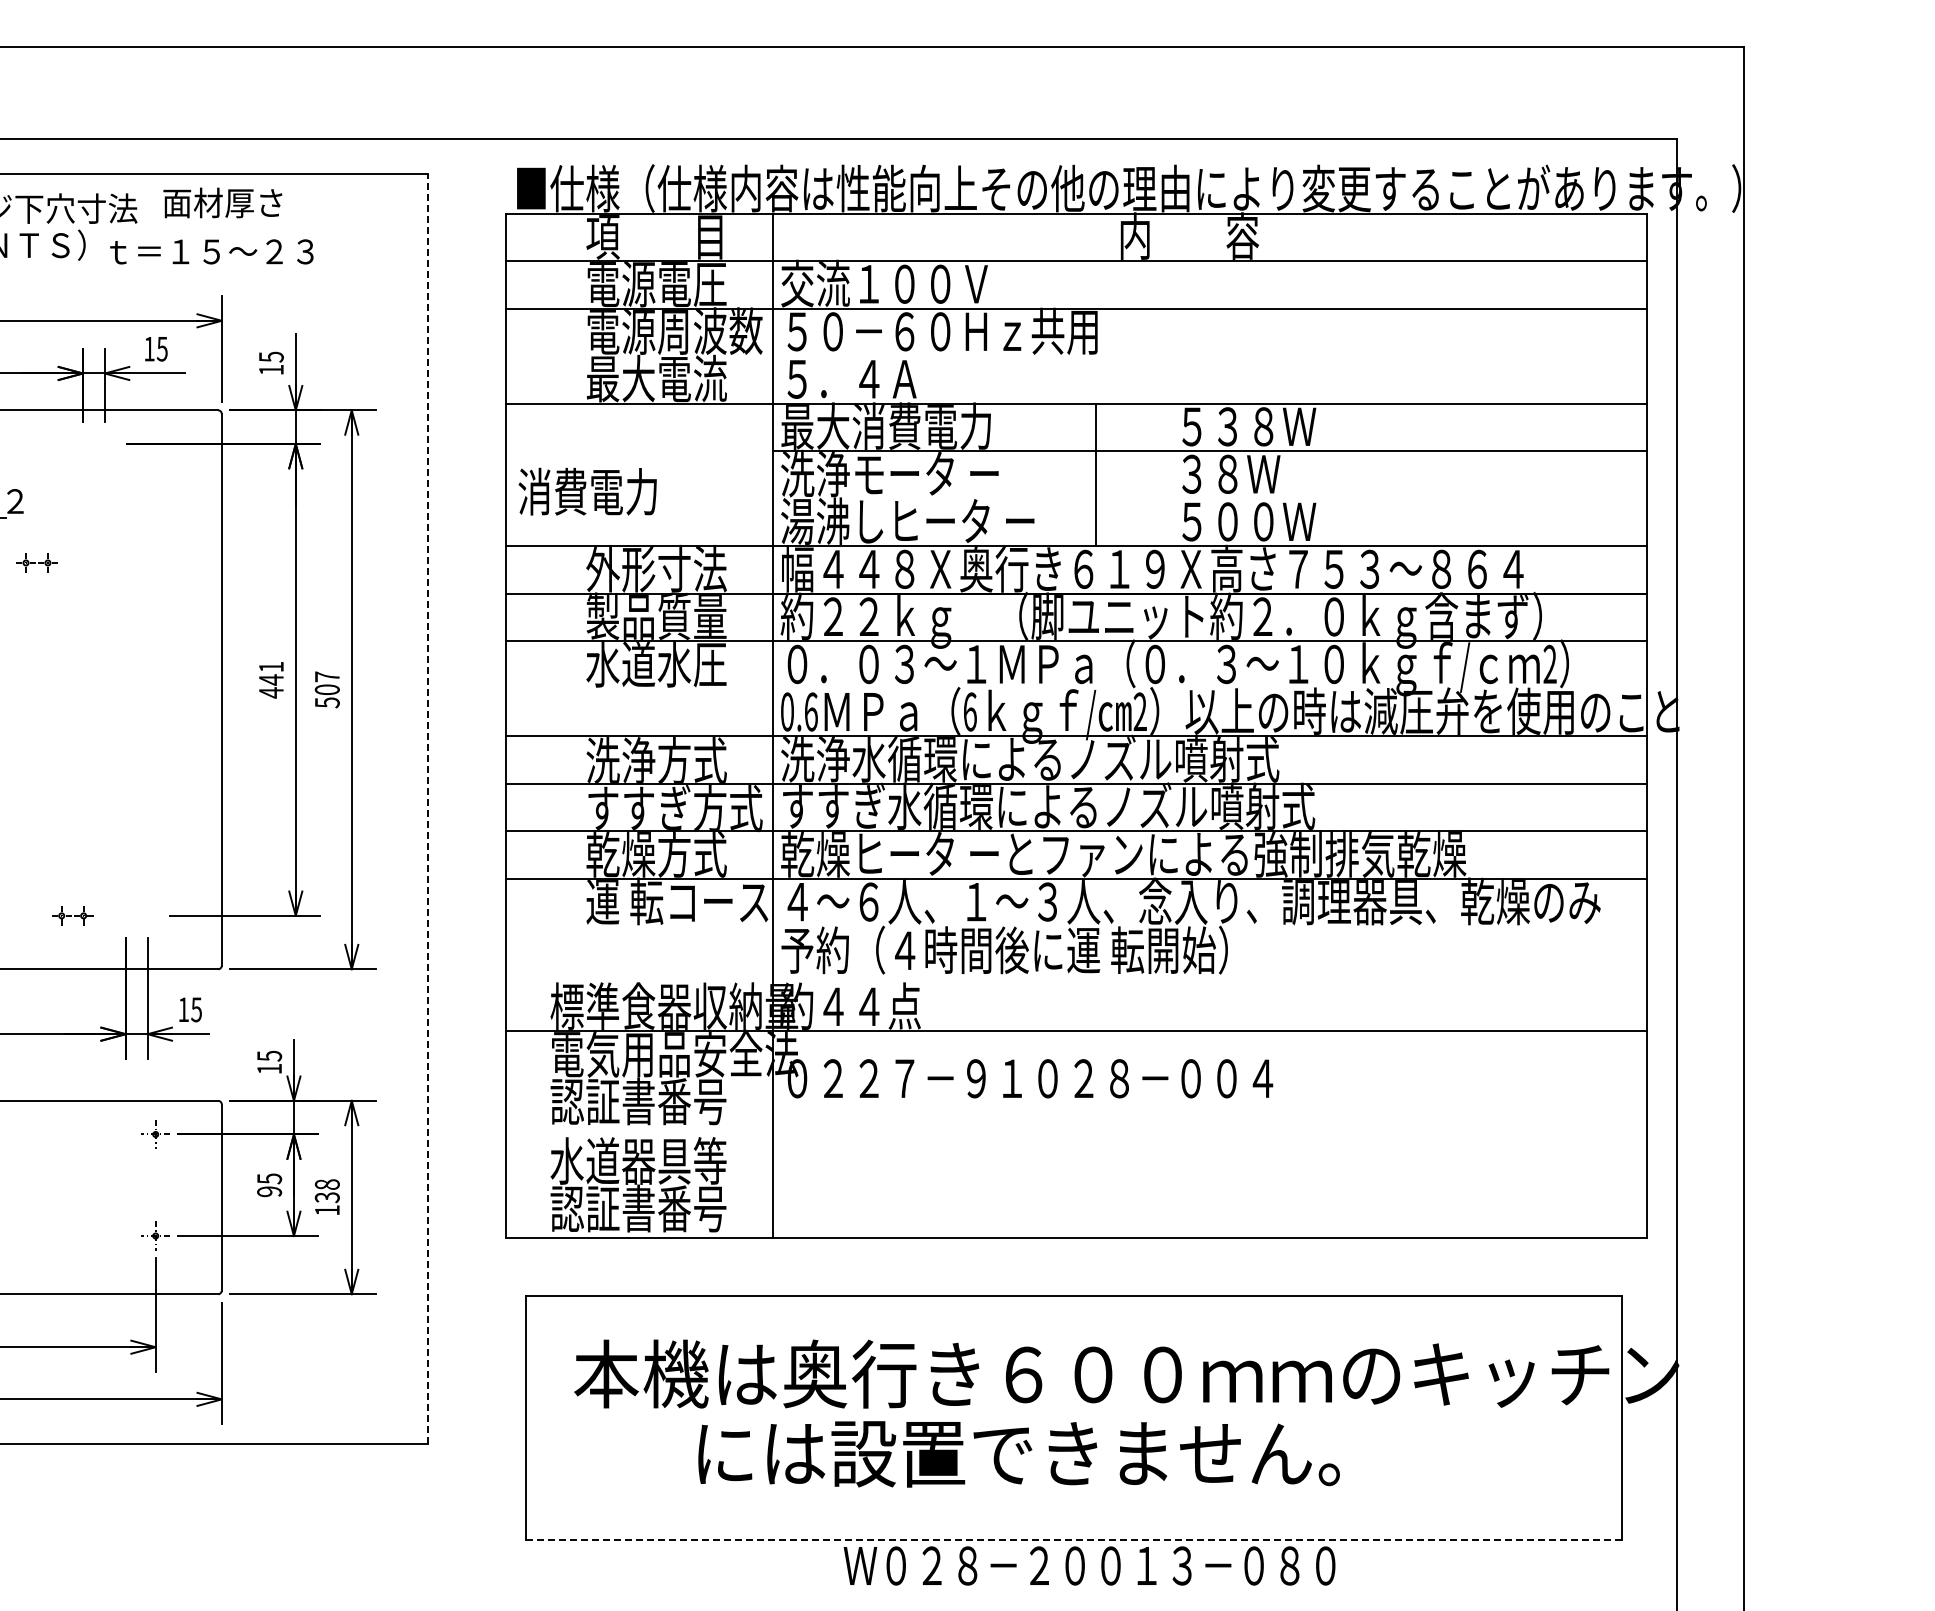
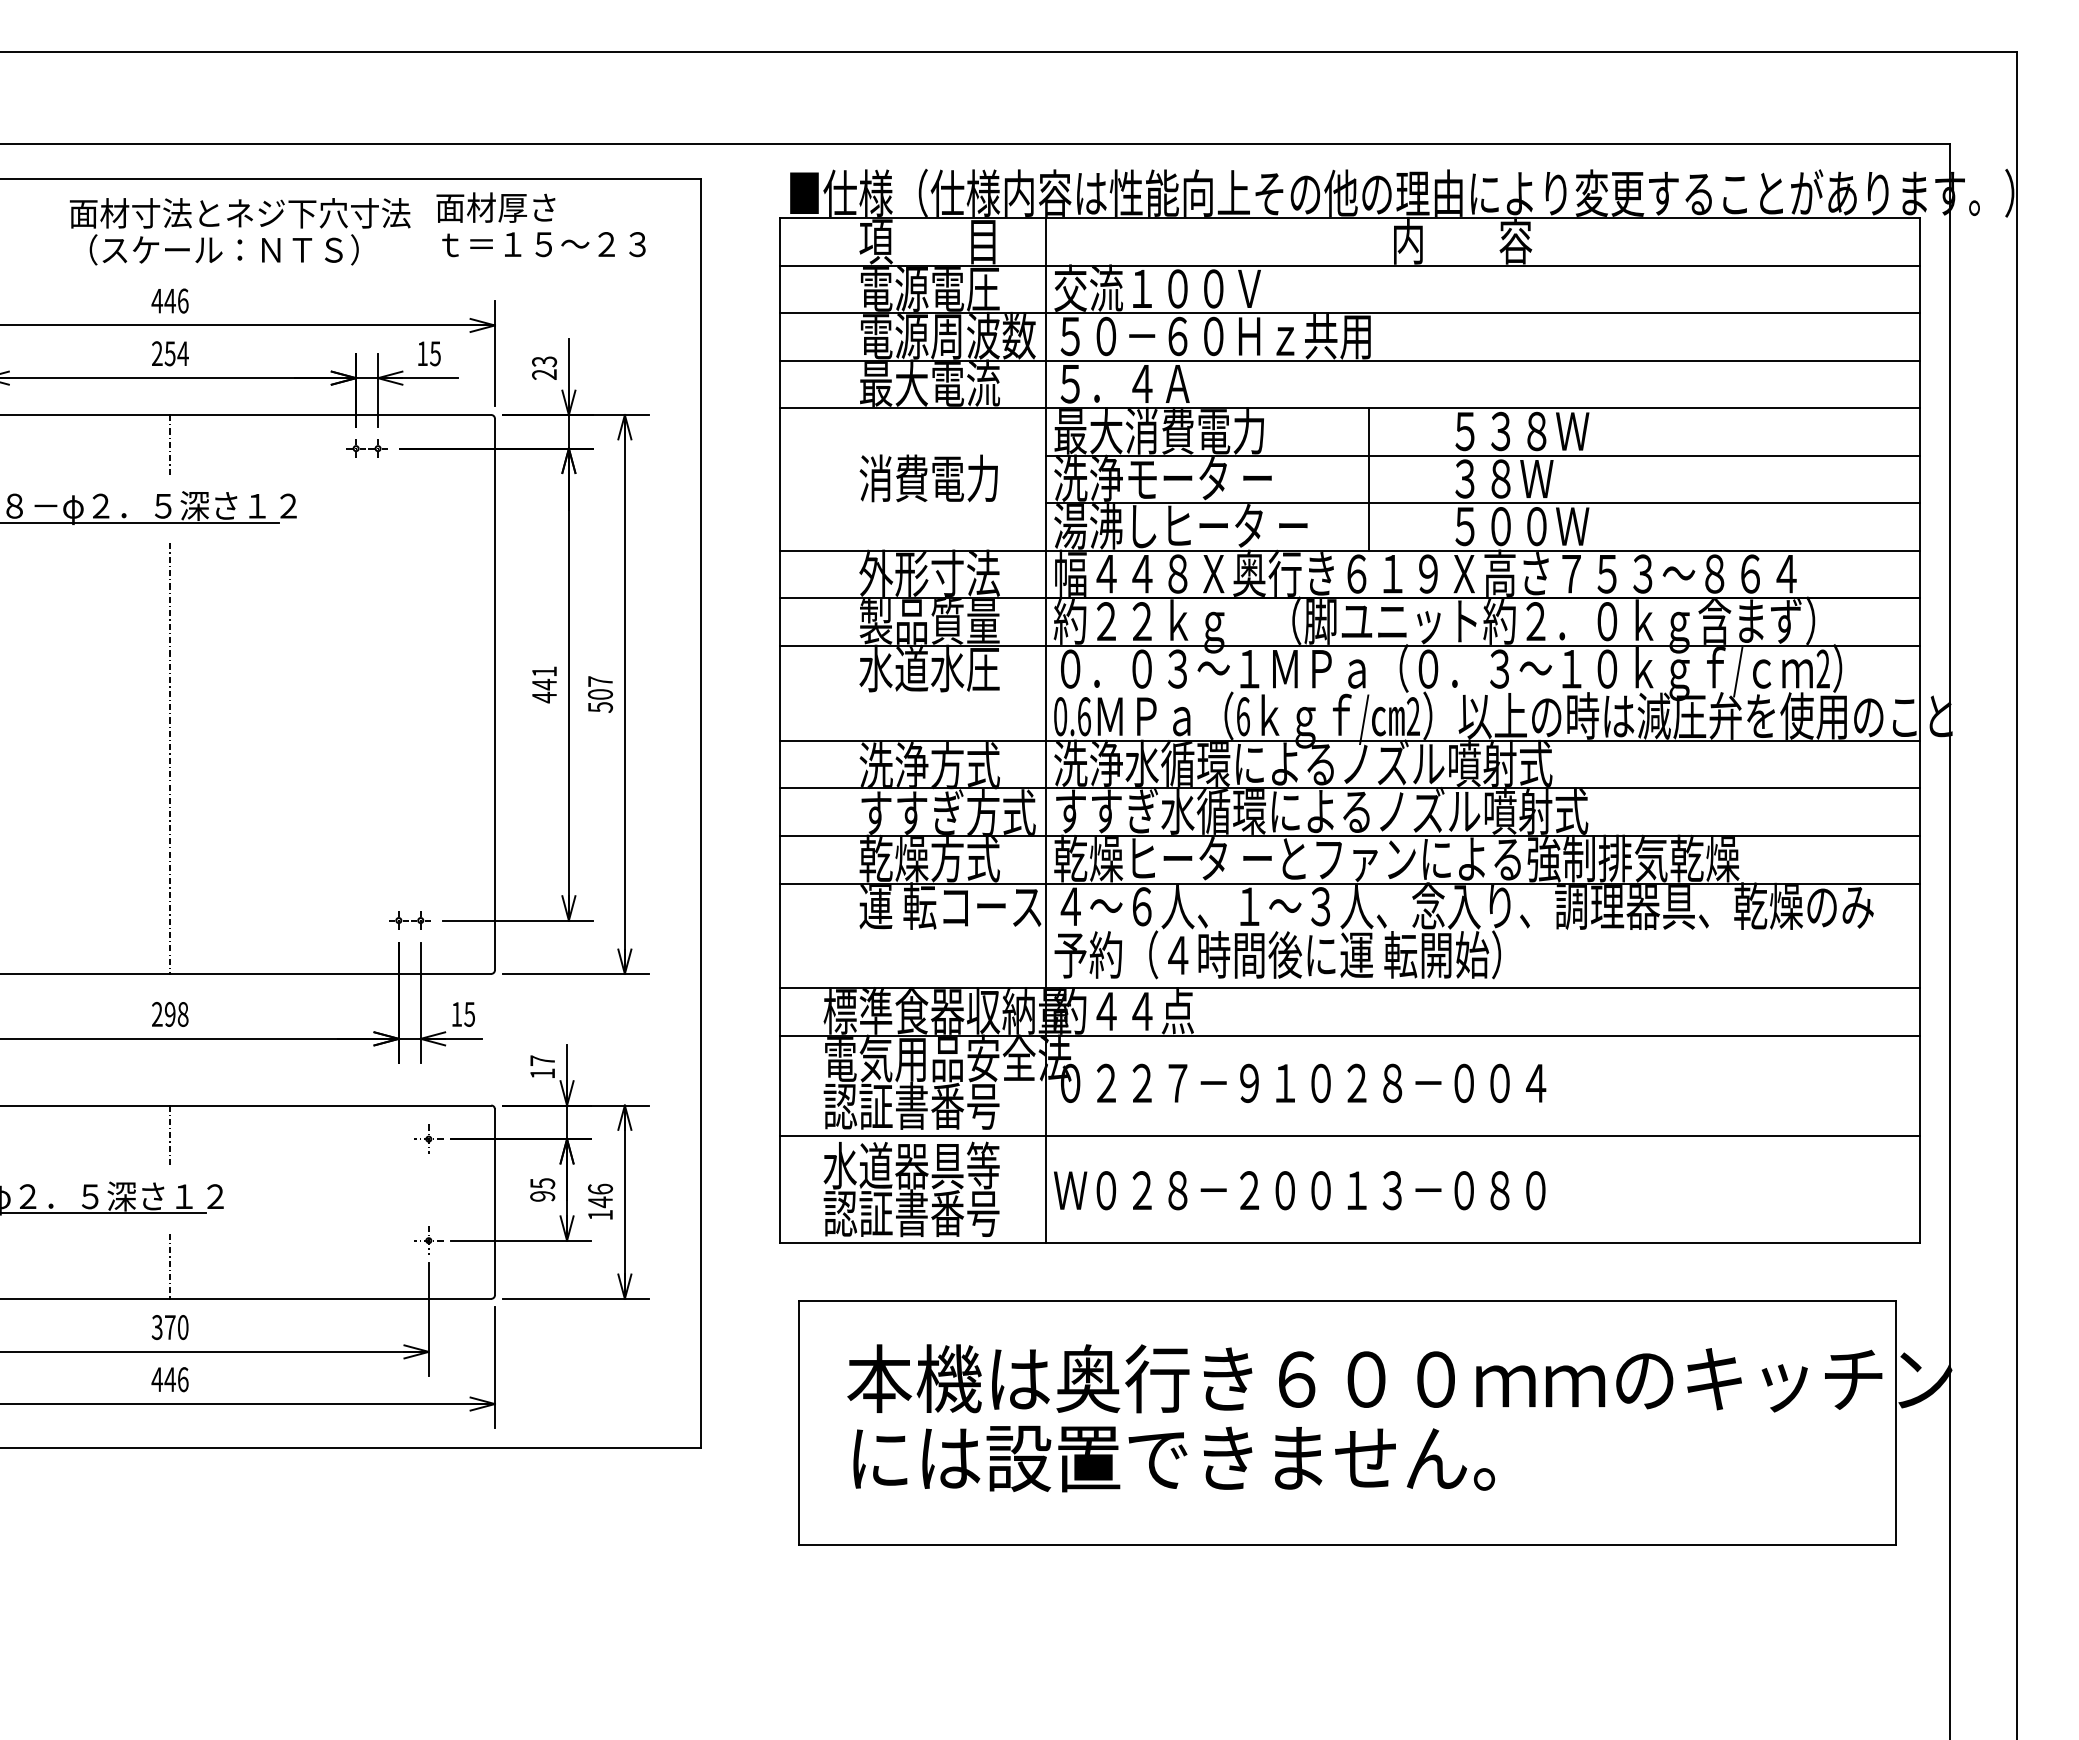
text: (211, 251) -> (543, 244), moved
line: (1076, 355) -> (1349, 360), added
text: (271, 362) -> (544, 367), 15 -> 23
text: (587, 491) -> (928, 478), moved
line: (1209, 498) -> (1482, 503), added
part: (36, 562) -> (366, 448), moved
line: (427, 808) -> (700, 813), dashed -> solid
part: (72, 915) -> (409, 920), moved
line: (1076, 983) -> (1349, 988), added
text: (269, 1055) -> (542, 1060), 15 -> 17
line: (1076, 1130) -> (1349, 1135), added
text: (327, 1190) -> (600, 1195), 138 -> 146
text: (1018, 1453) -> (1173, 1458), moved
line: (1074, 1539) -> (1347, 1544), dashed -> solid
text: (1089, 1565) -> (1299, 1190), moved

